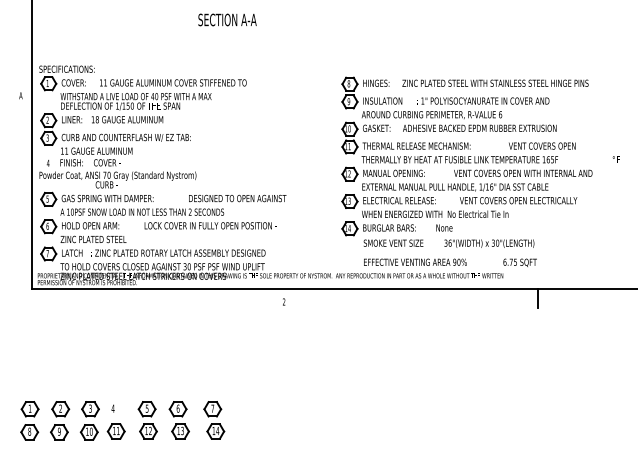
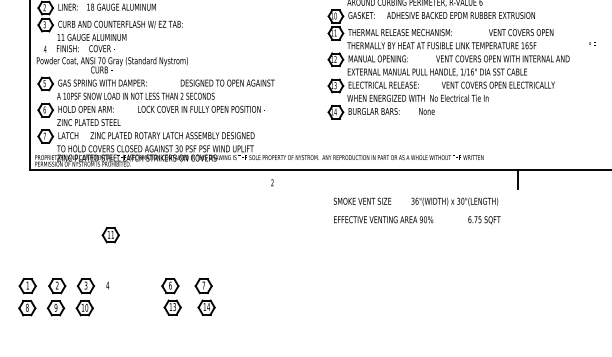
text: (449, 252) -> (416, 210), moved
part: (147, 420) -> (140, 296), removed
part: (115, 431) -> (110, 235), moved

